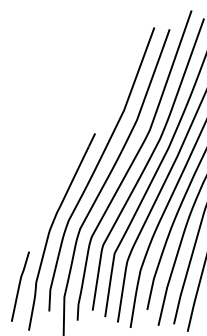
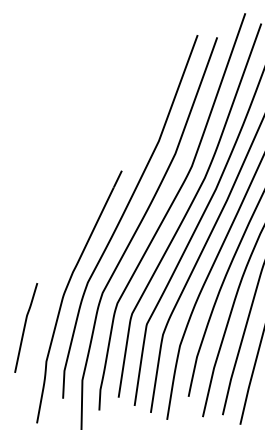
curve: (19, 286) -> (25, 327), moved

